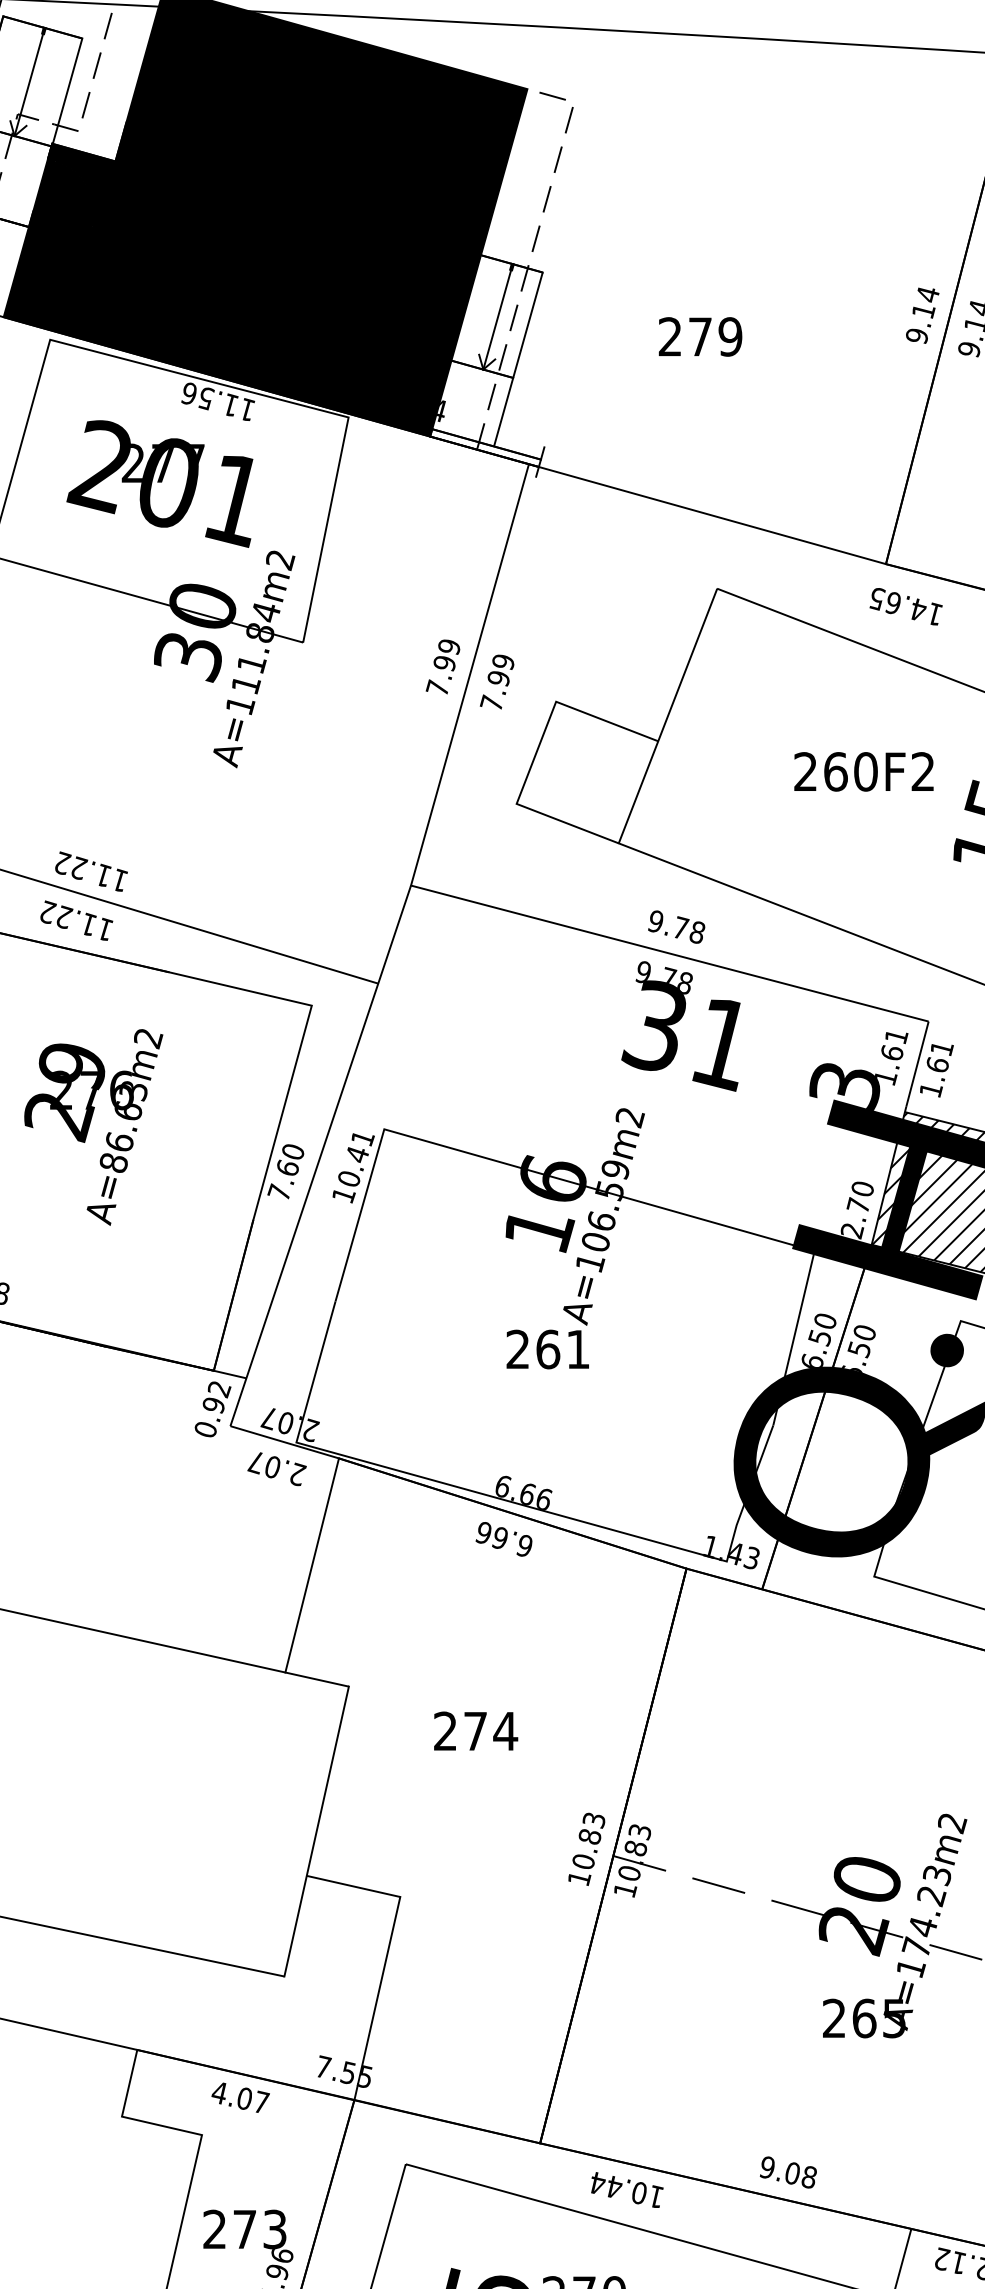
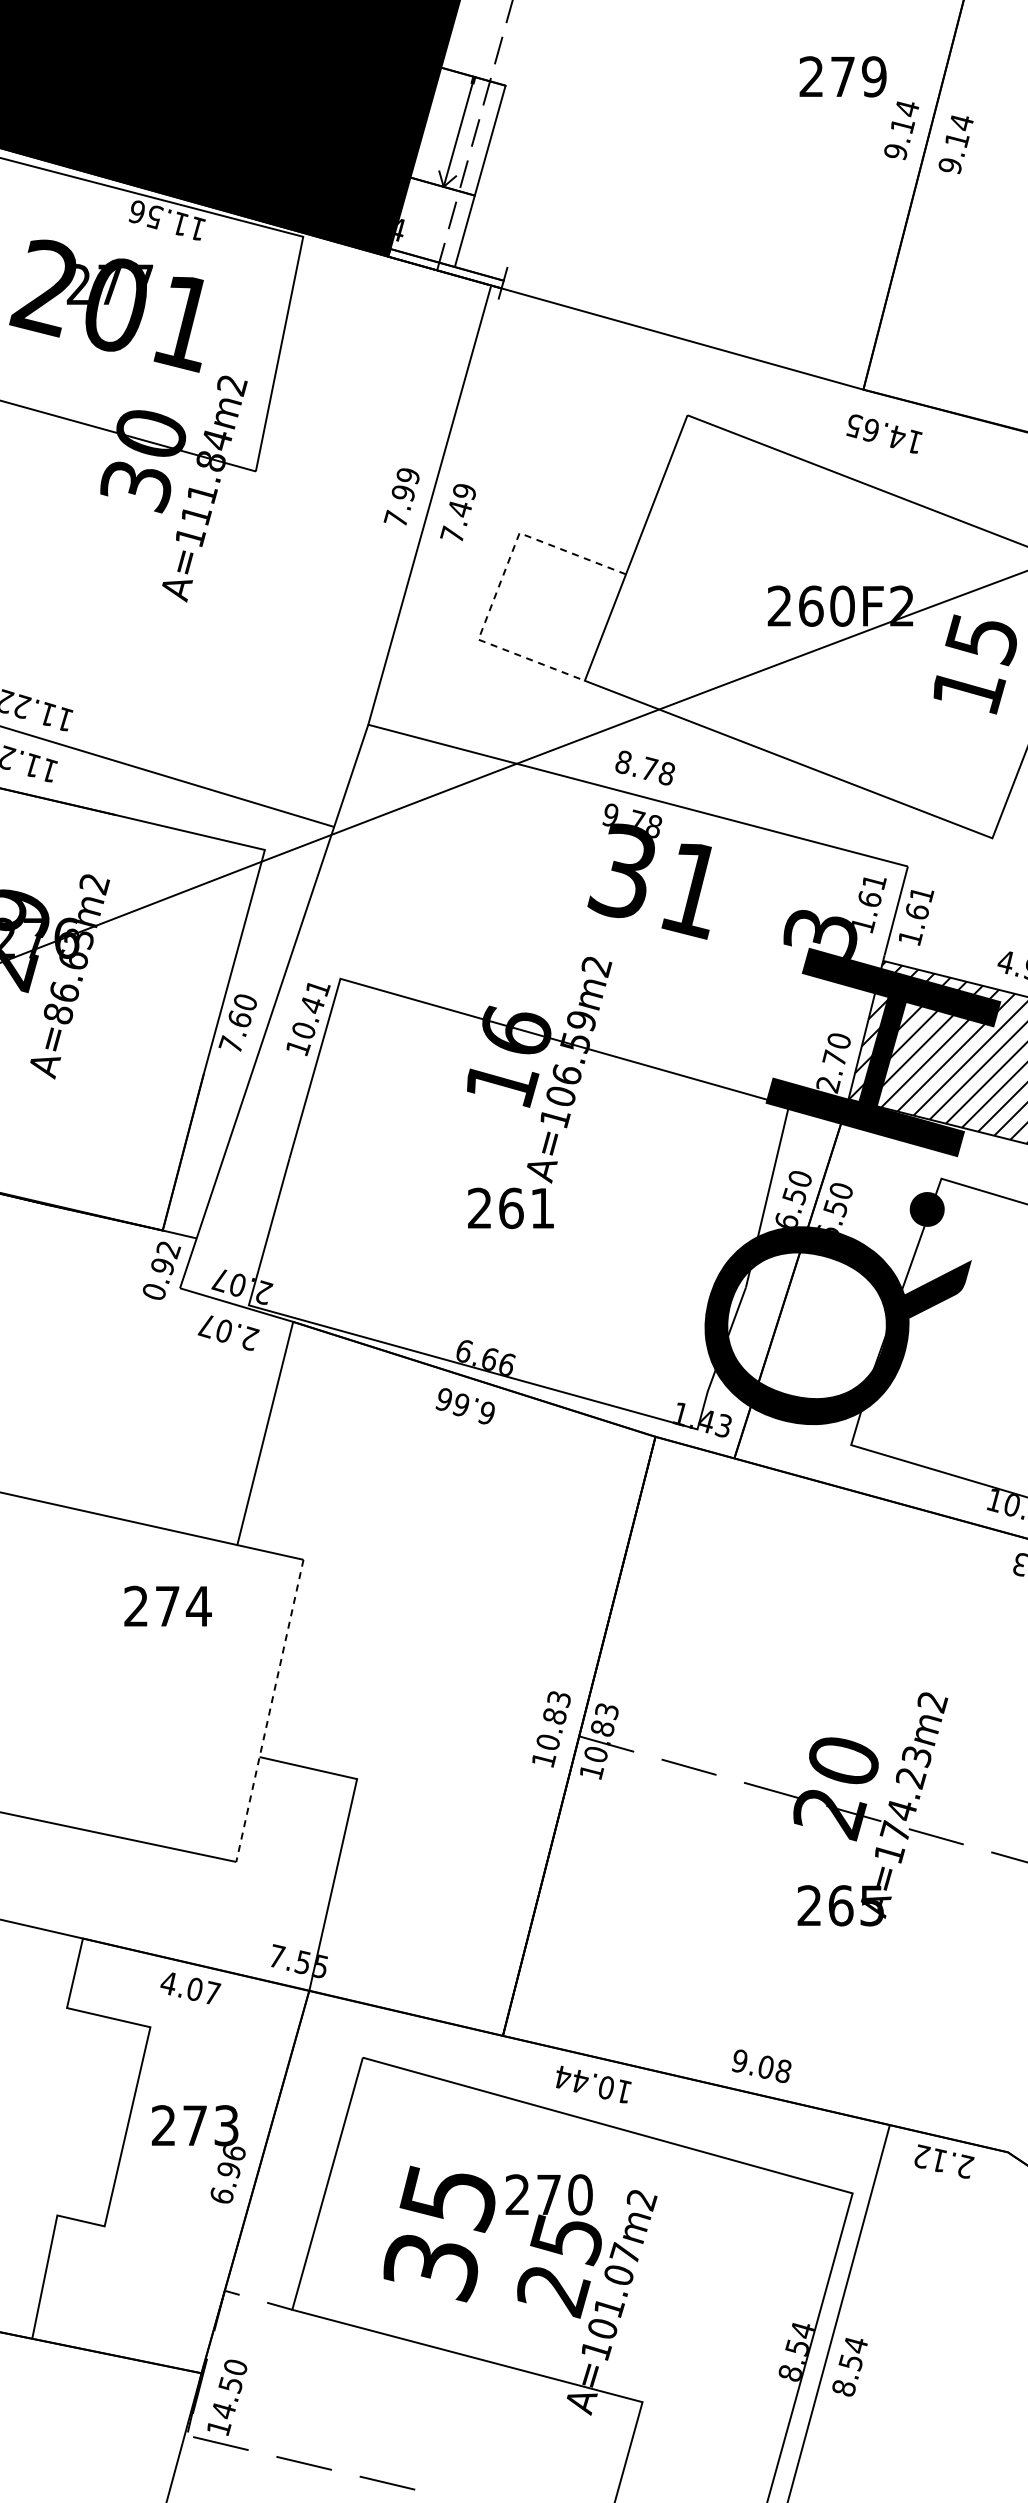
text: (699, 336) -> (842, 76), moved
text: (498, 679) -> (459, 509), 7.99 -> 7.49
line: (535, 752) -> (498, 586), solid -> dashed
text: (655, 921) -> (623, 762), 9.78 -> 8.78
text: (475, 1730) -> (167, 1605), moved
line: (316, 1831) -> (269, 1710), solid -> dashed

